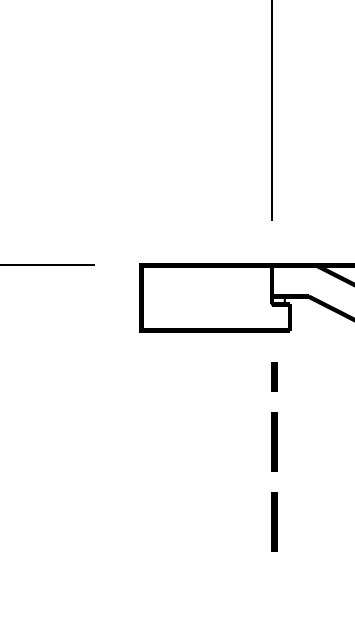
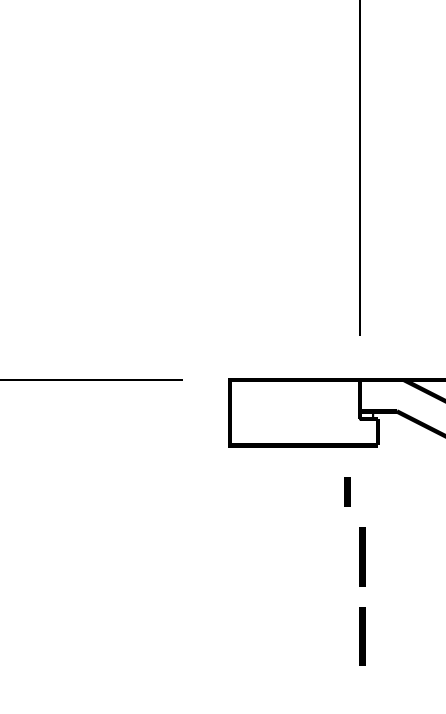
line: (274, 376) -> (347, 491), moved

